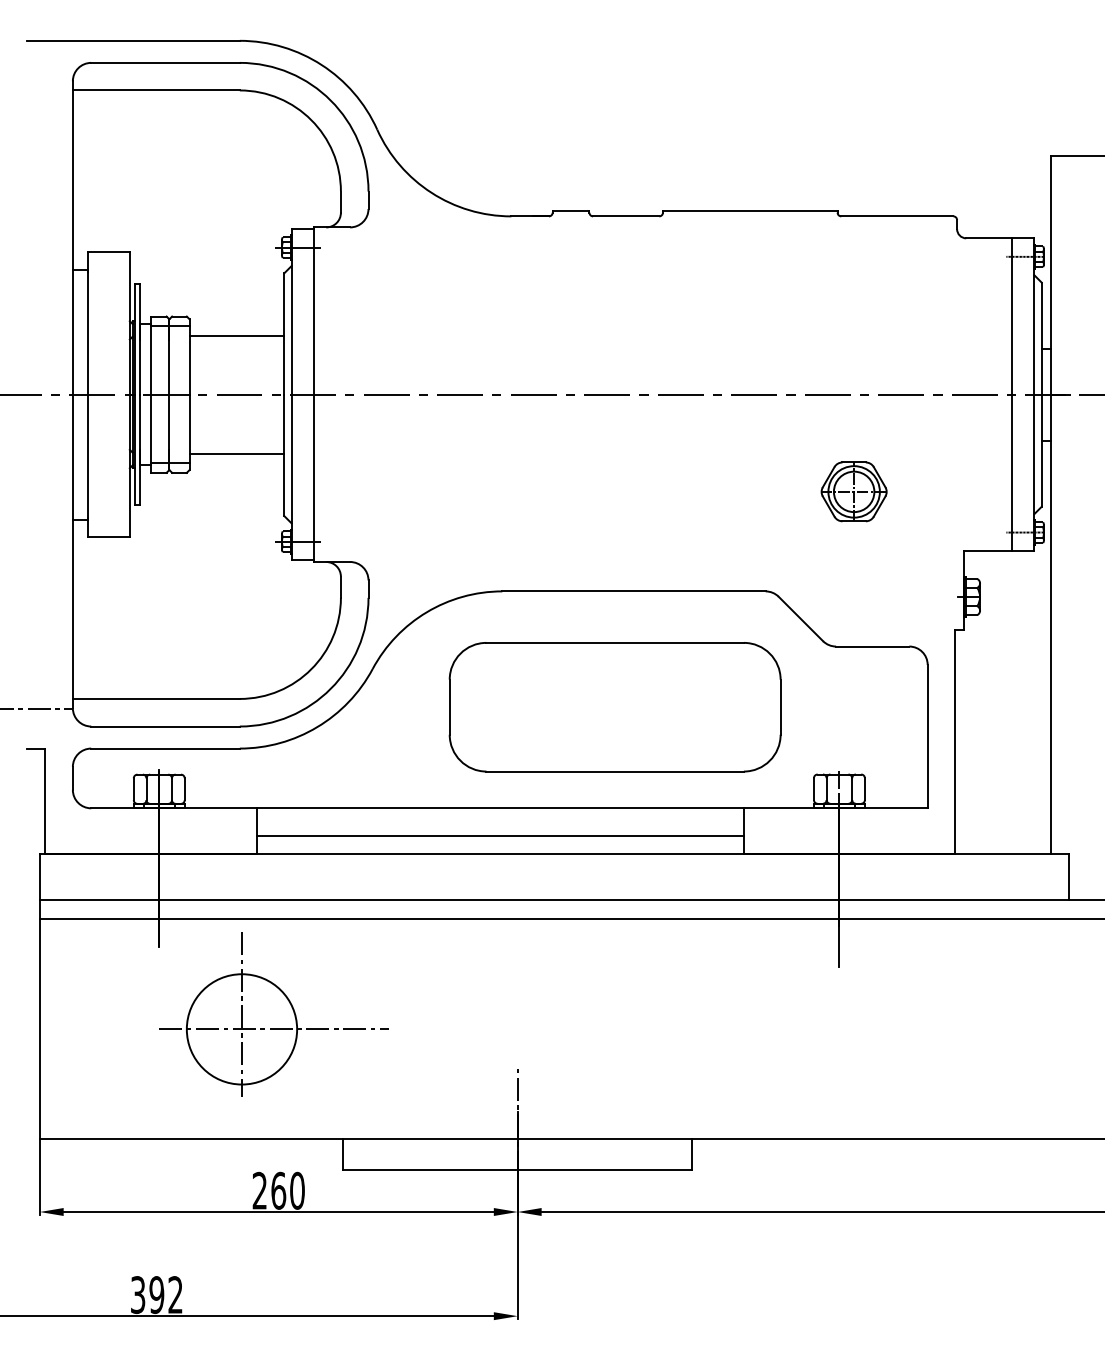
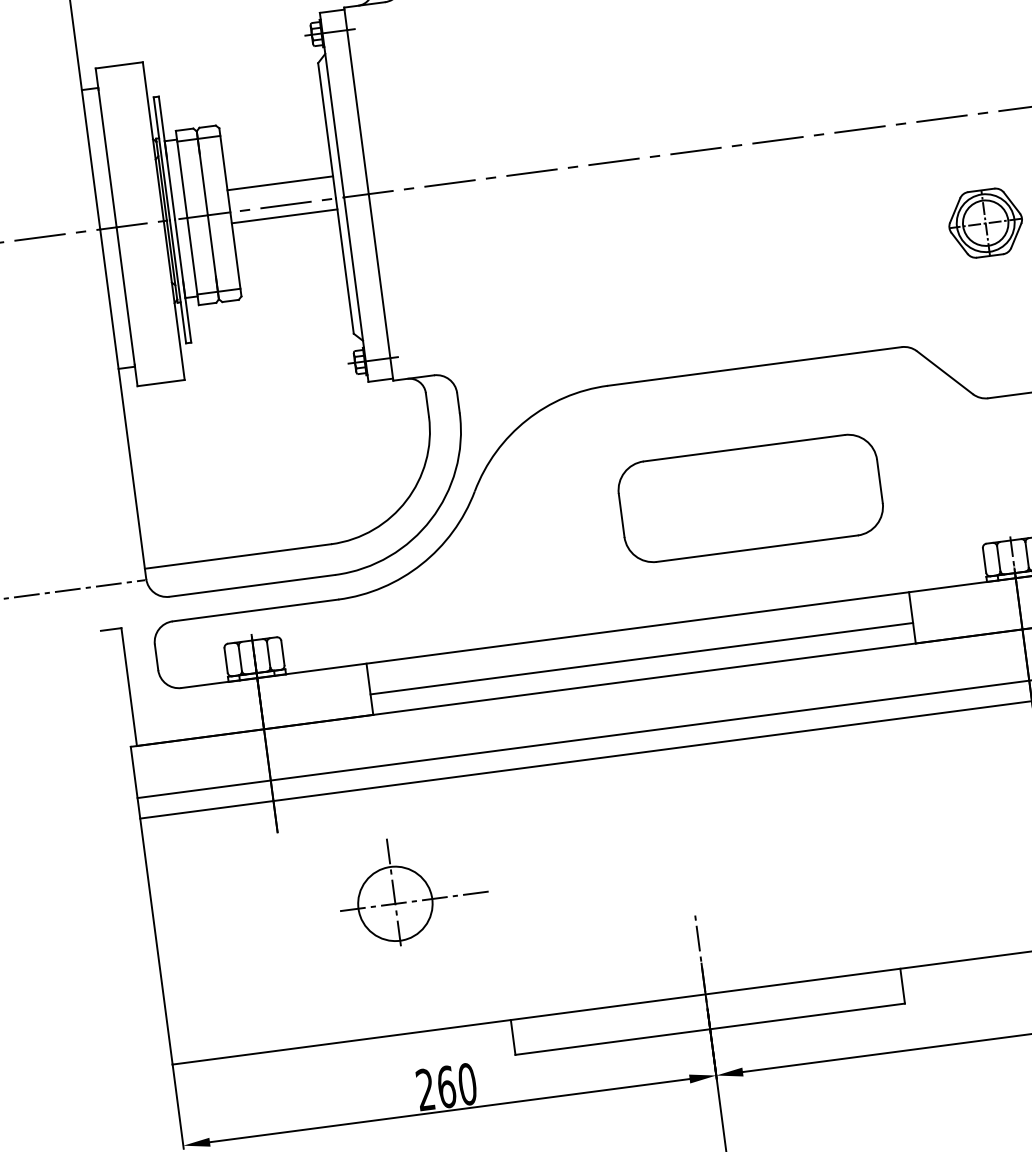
line: (236, 335) -> (279, 182), moved
line: (236, 453) -> (284, 216), moved
part: (614, 707) -> (750, 498), size x0.7
part: (273, 1014) -> (414, 891), size x0.6

